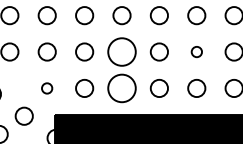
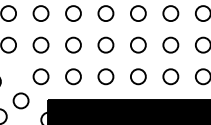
circle: (121, 51) -> (105, 44), size x0.62
circle: (196, 51) -> (170, 44), size x1.67
circle: (46, 88) -> (40, 76), size x1.67
circle: (121, 88) -> (105, 76), size x0.62

